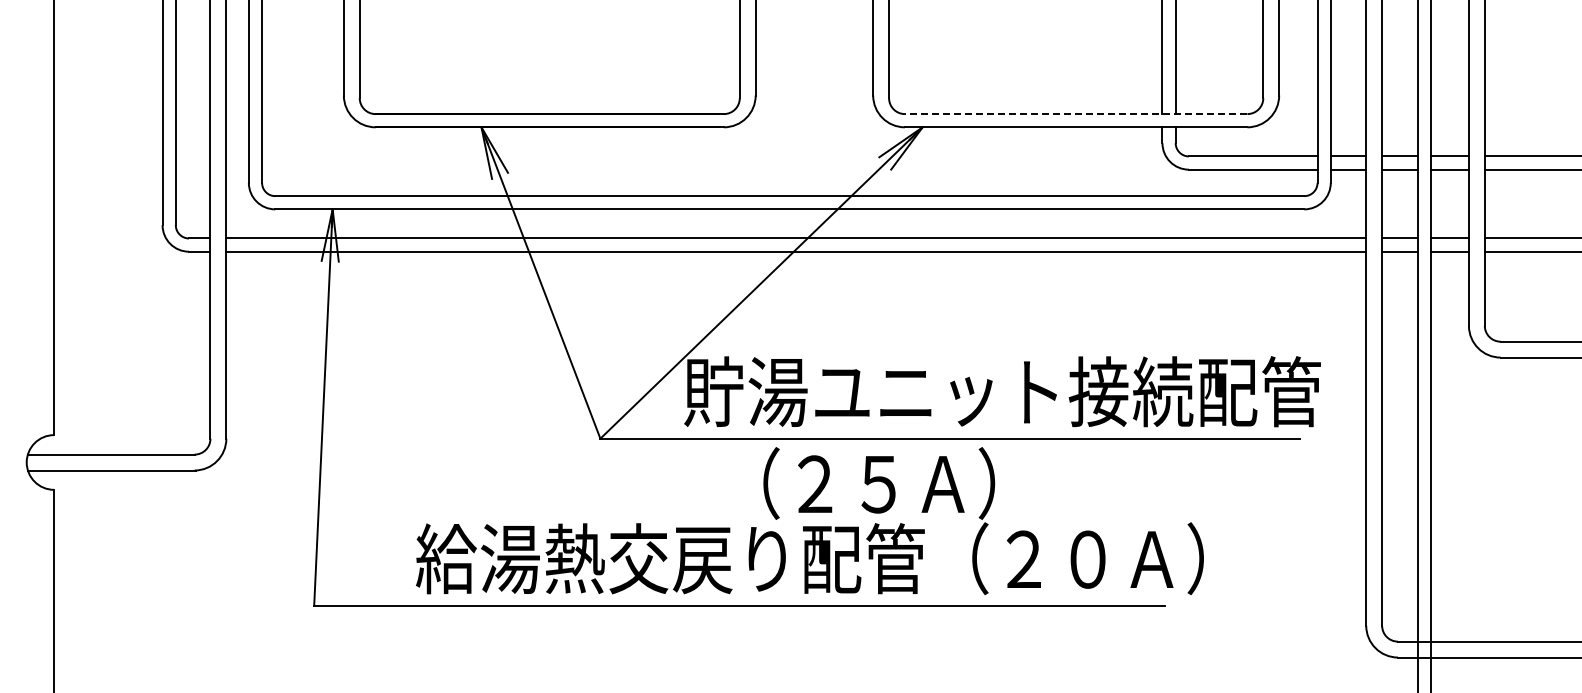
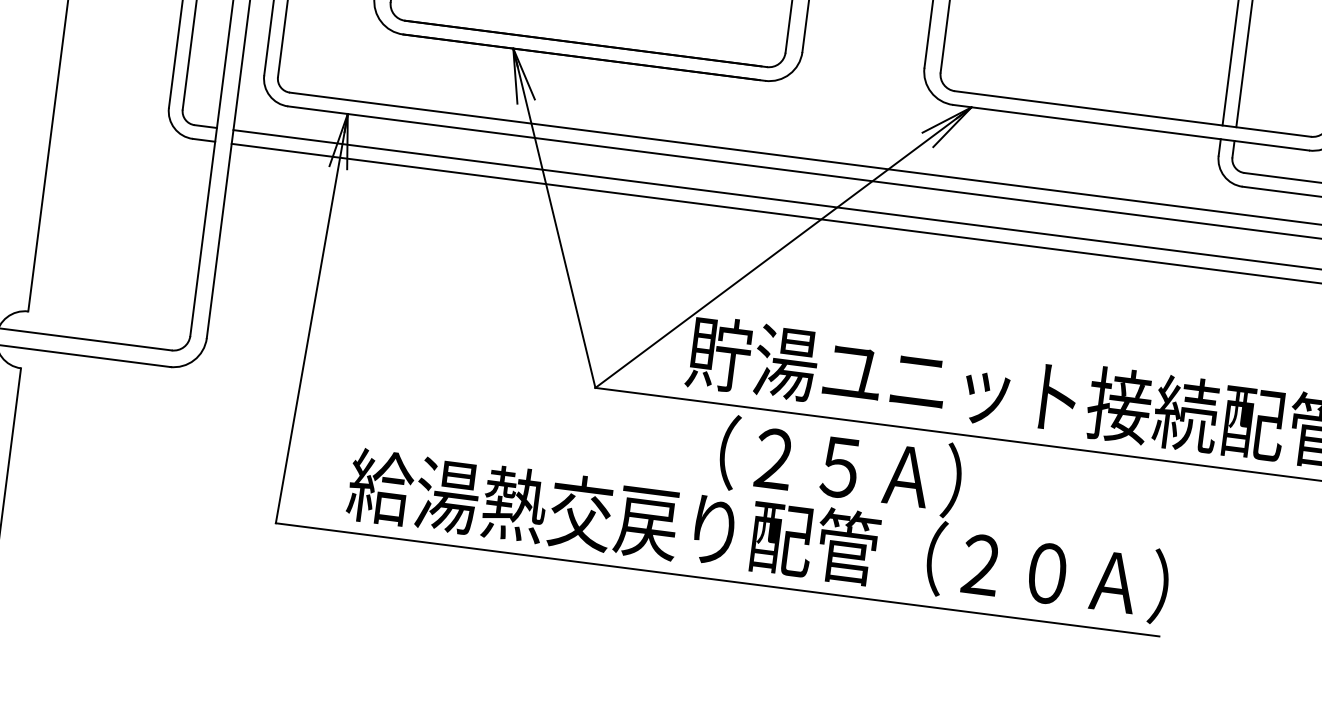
line: (1075, 114) -> (1132, 114), dashed -> solid
text: (809, 521) -> (763, 496), moved

